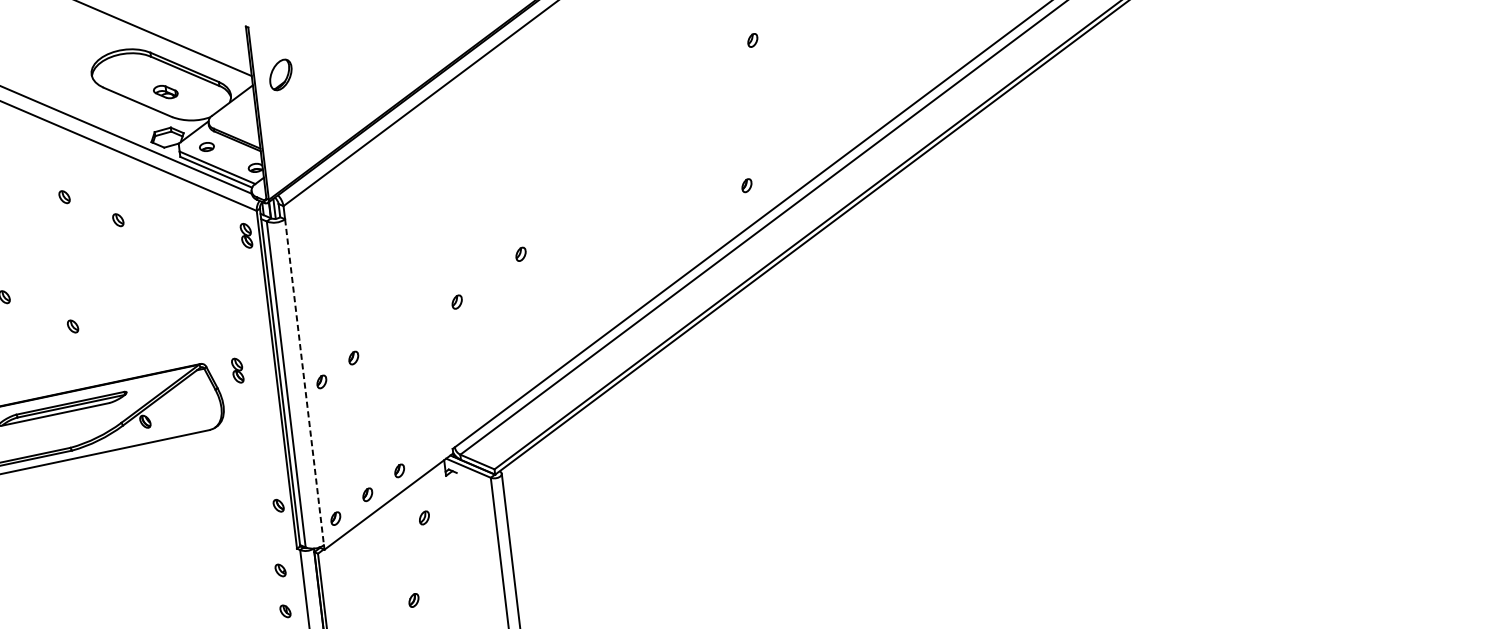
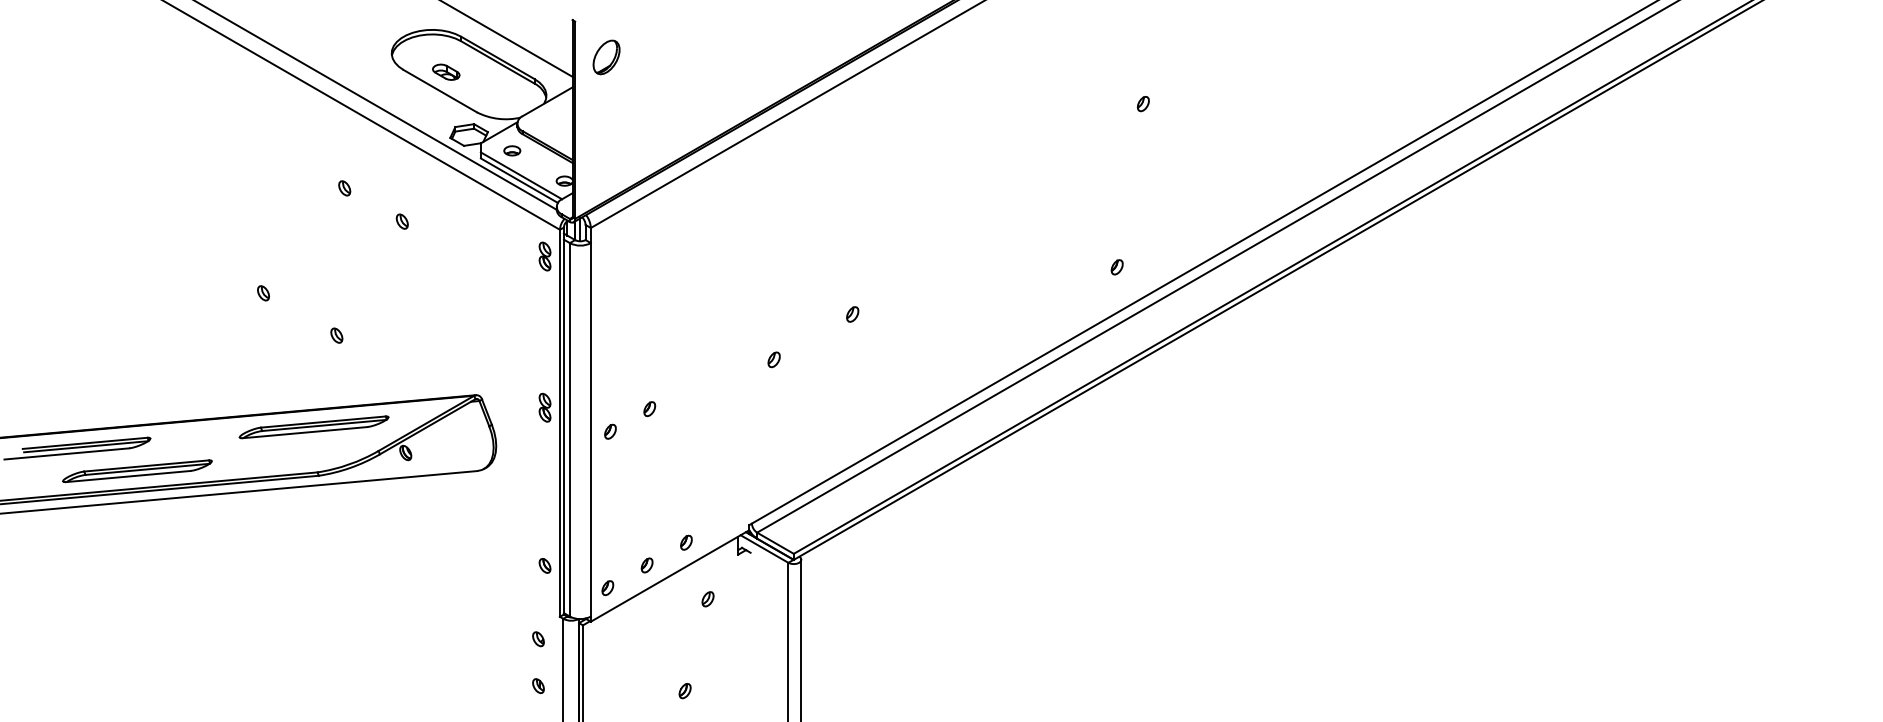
part: (280, 75) -> (606, 57), moved
part: (165, 91) -> (446, 71), moved
part: (237, 370) -> (544, 407), moved
line: (304, 382) -> (590, 429), dashed -> solid

